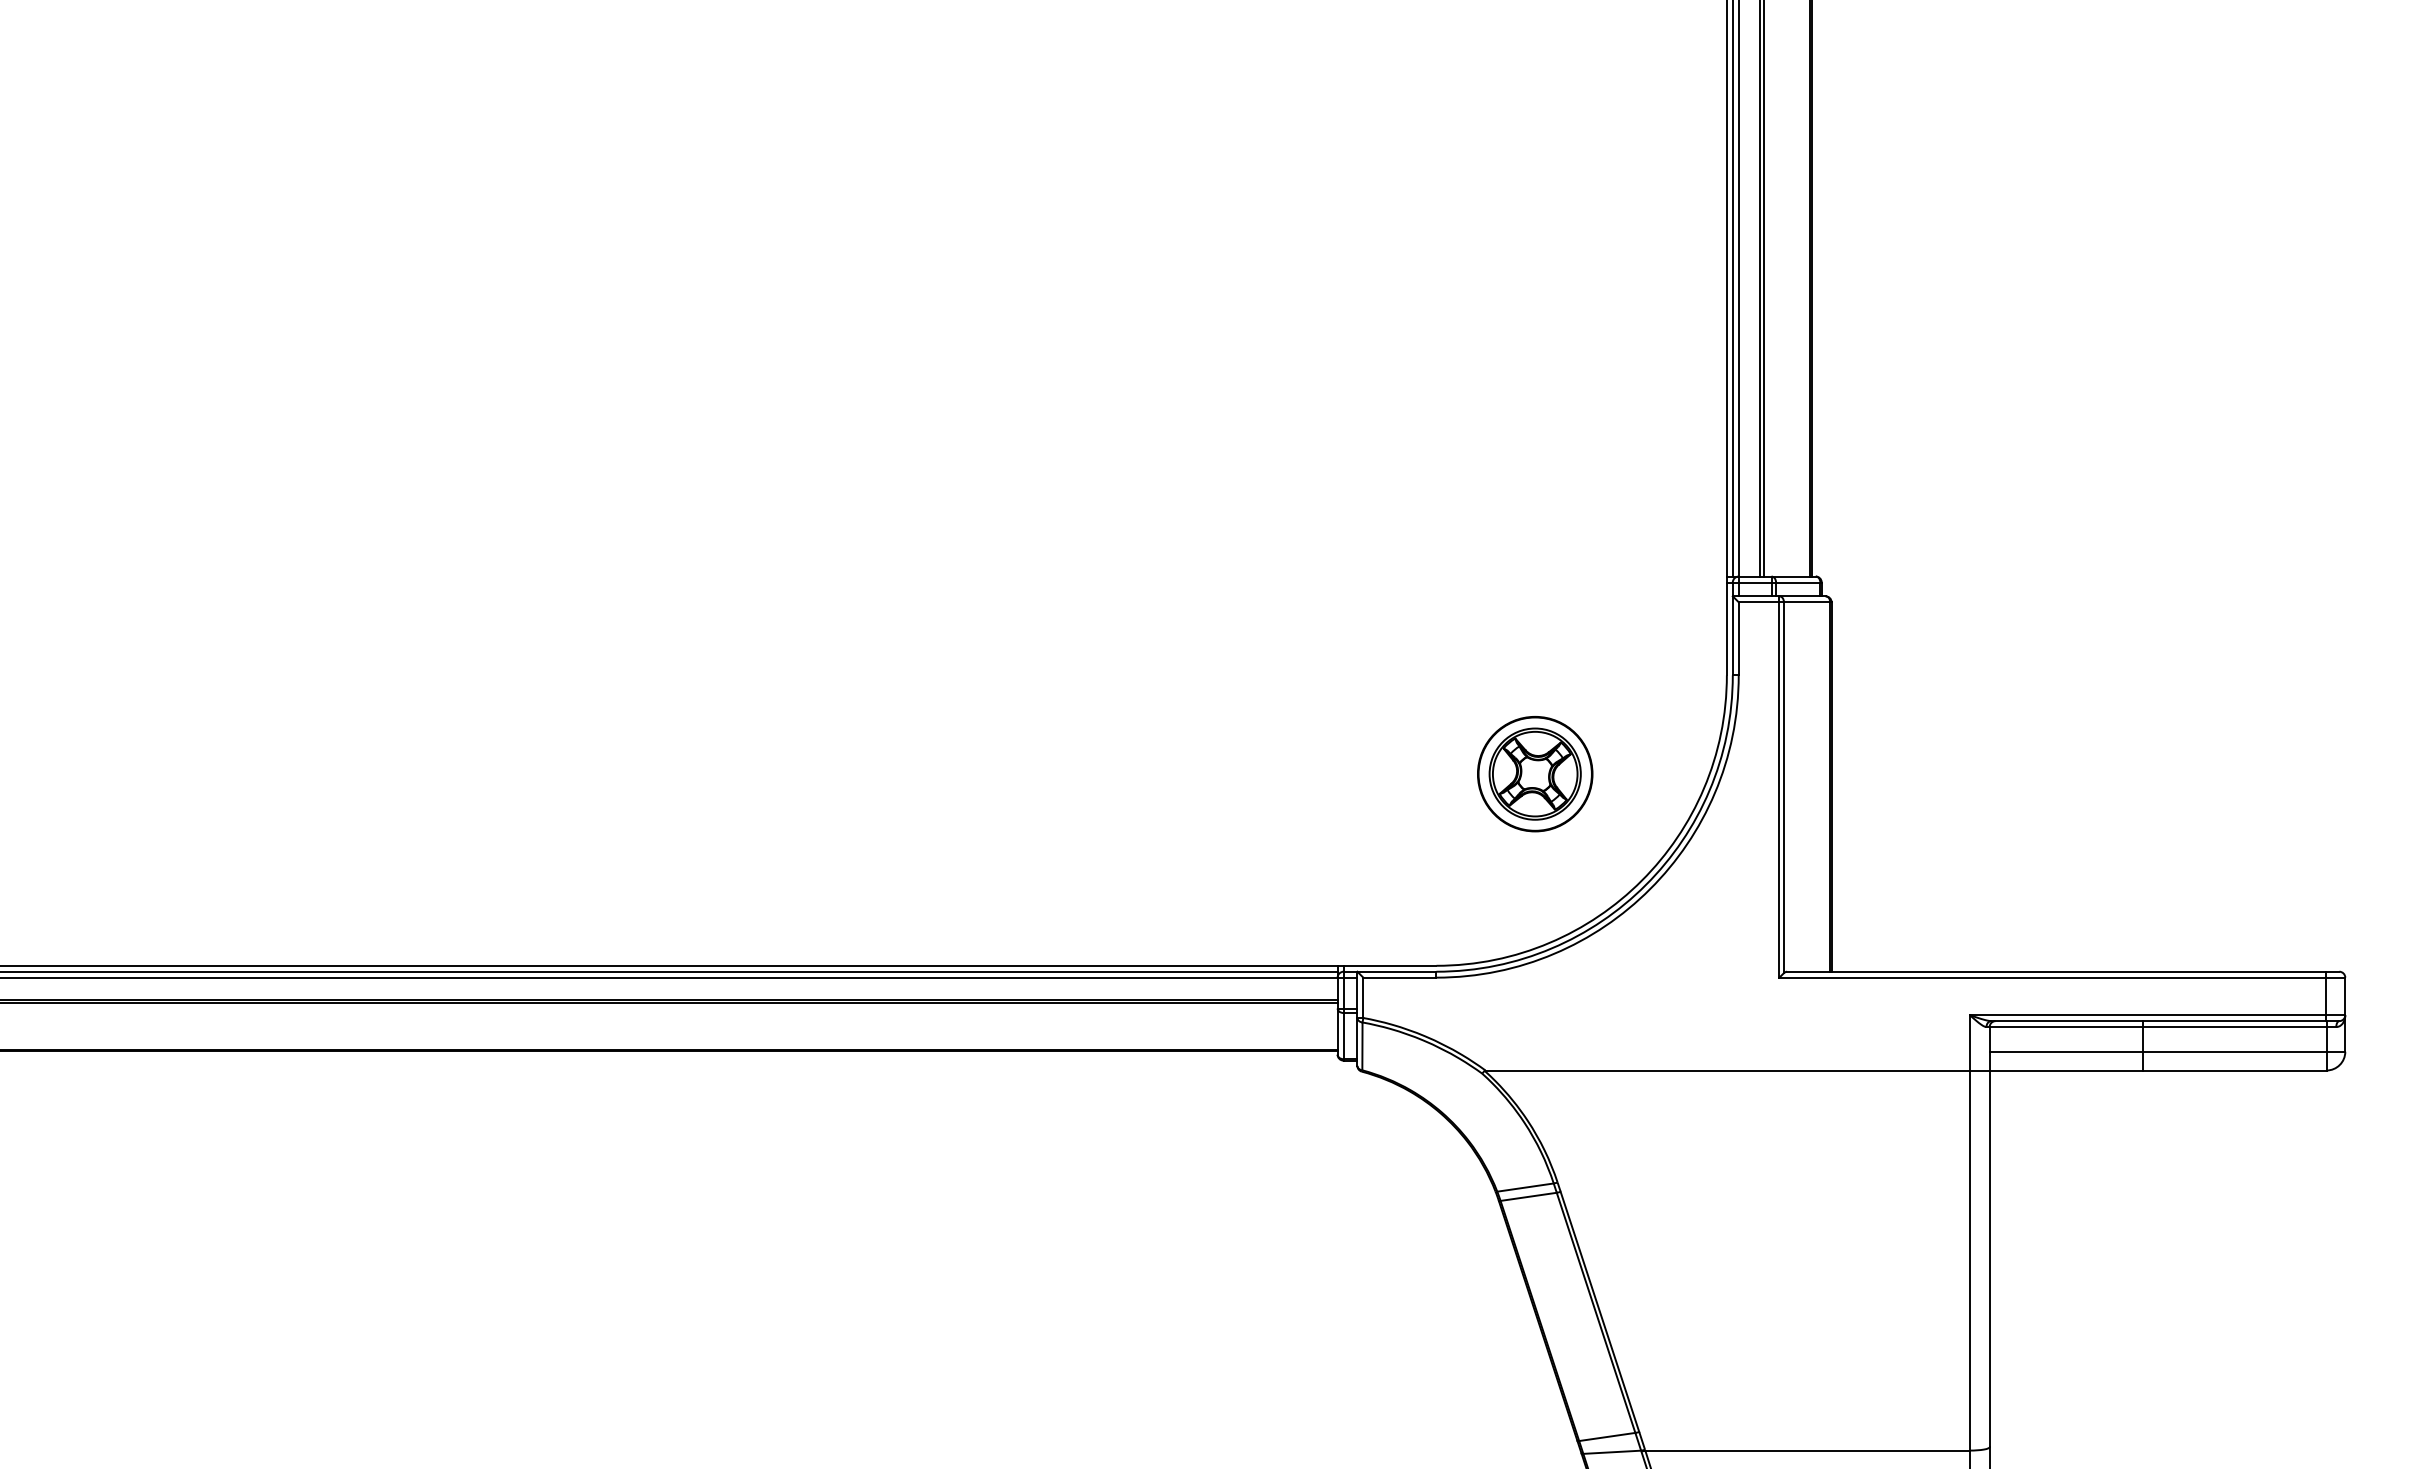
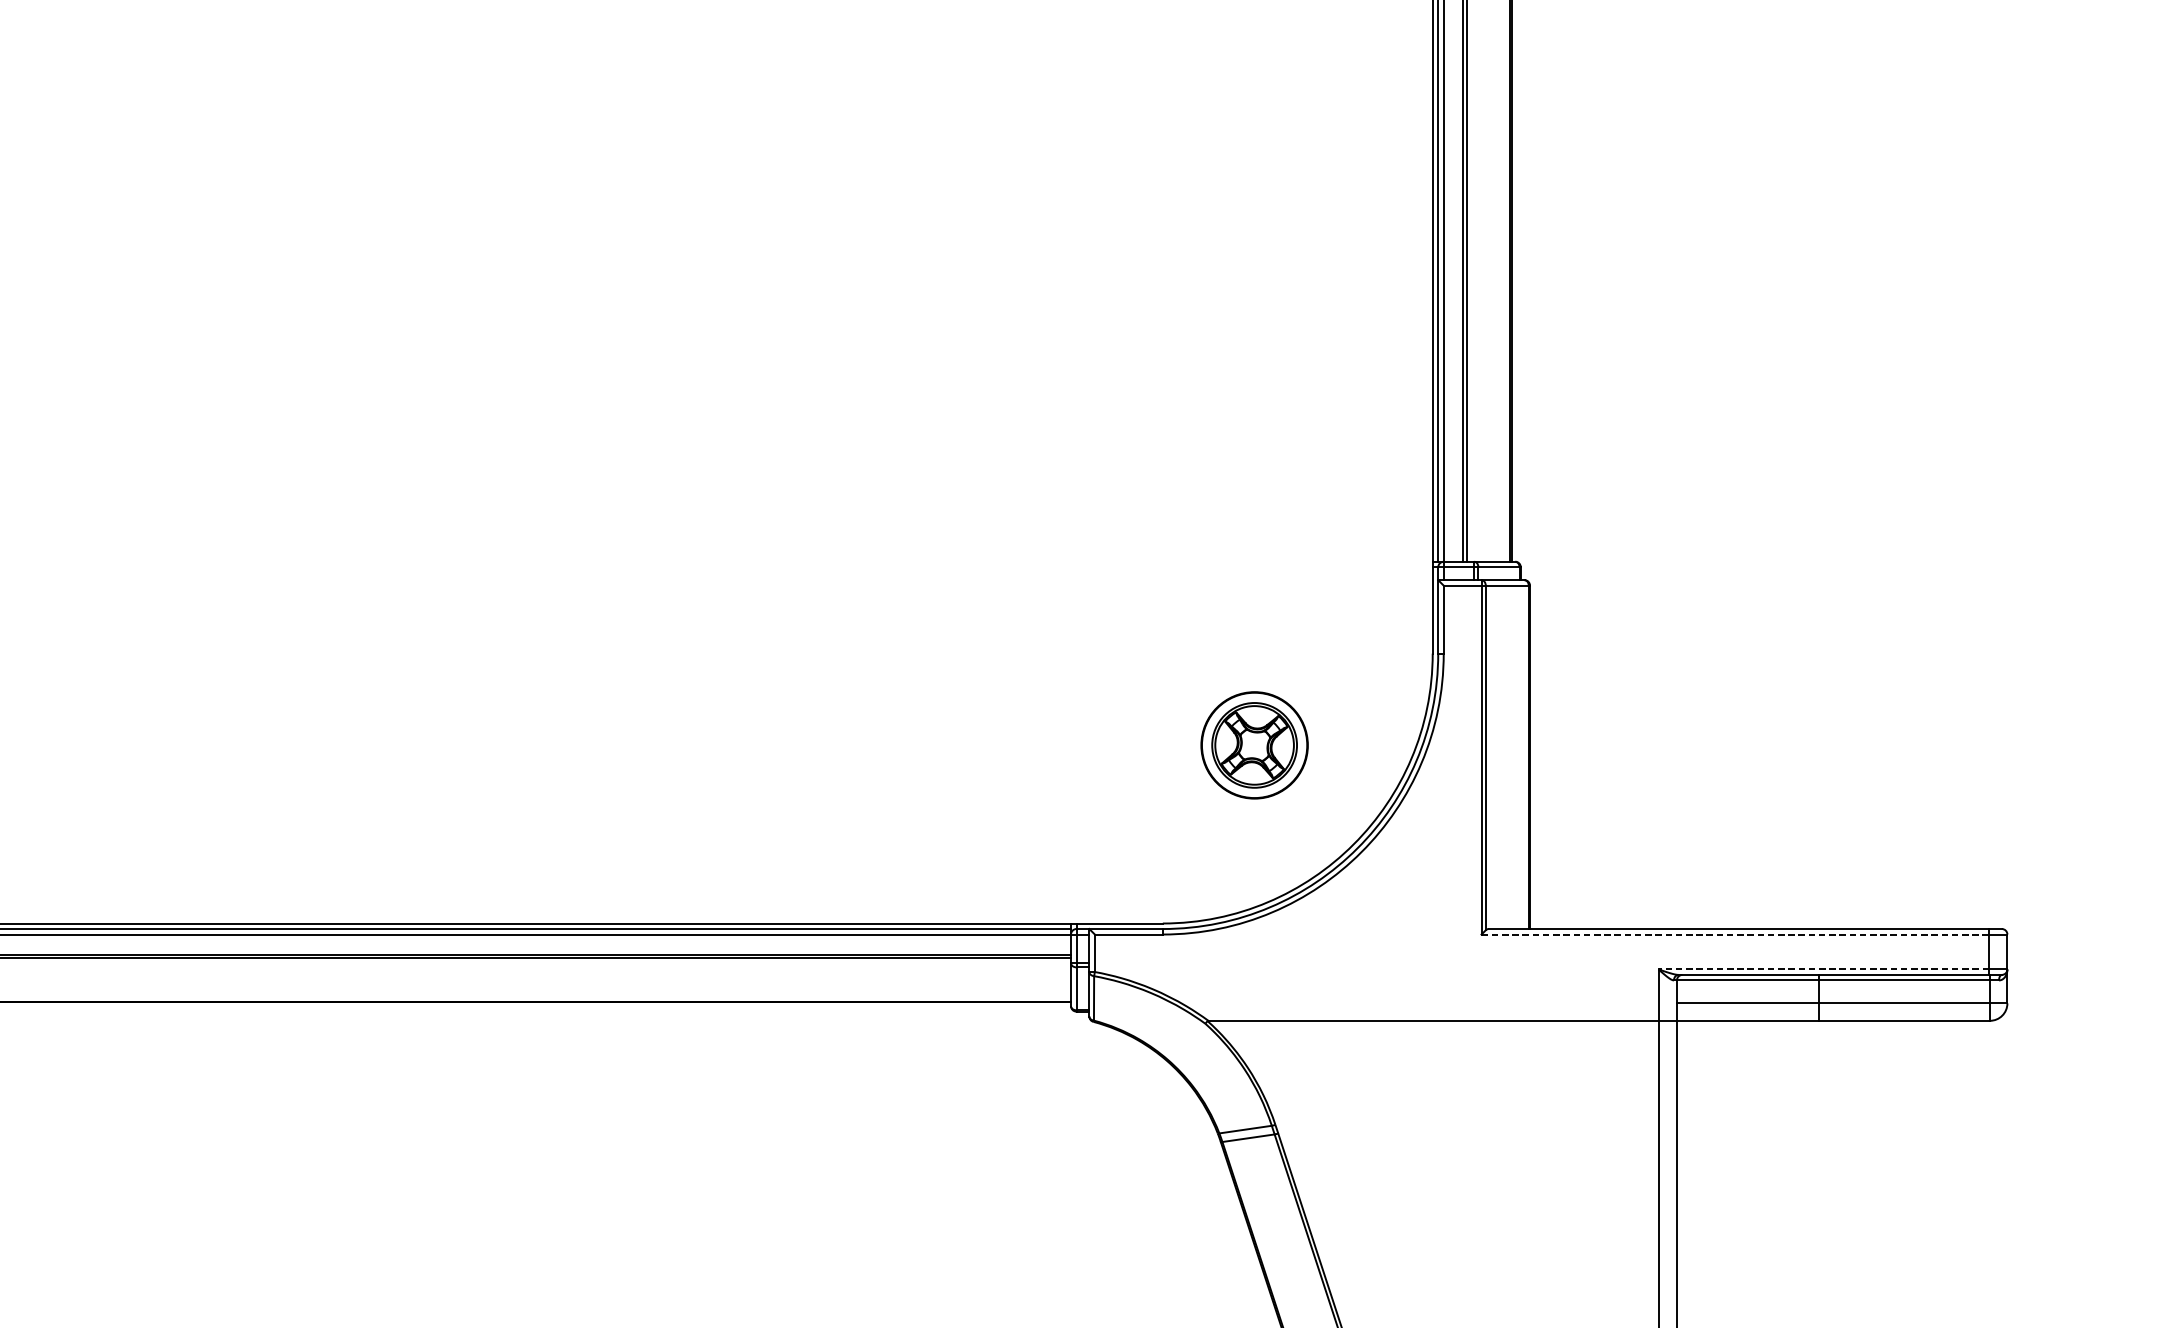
line: (2052, 977) -> (1735, 934), solid -> dashed
line: (2147, 1015) -> (1823, 969), solid -> dashed

